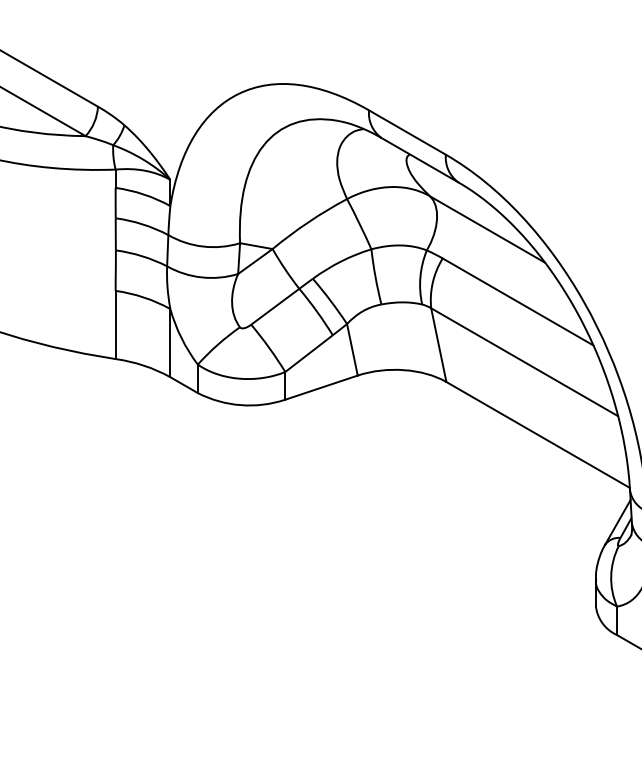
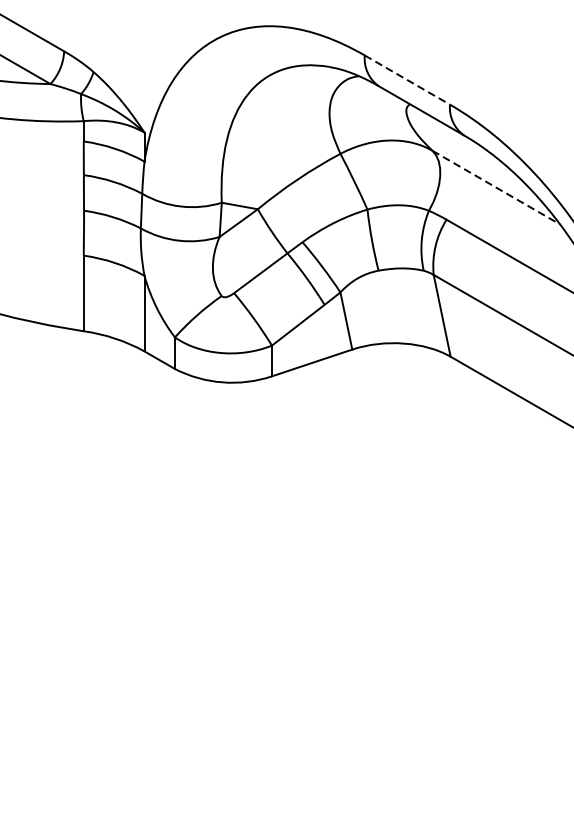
line: (407, 132) -> (407, 80), solid -> dashed
line: (487, 229) -> (496, 187), solid -> dashed

